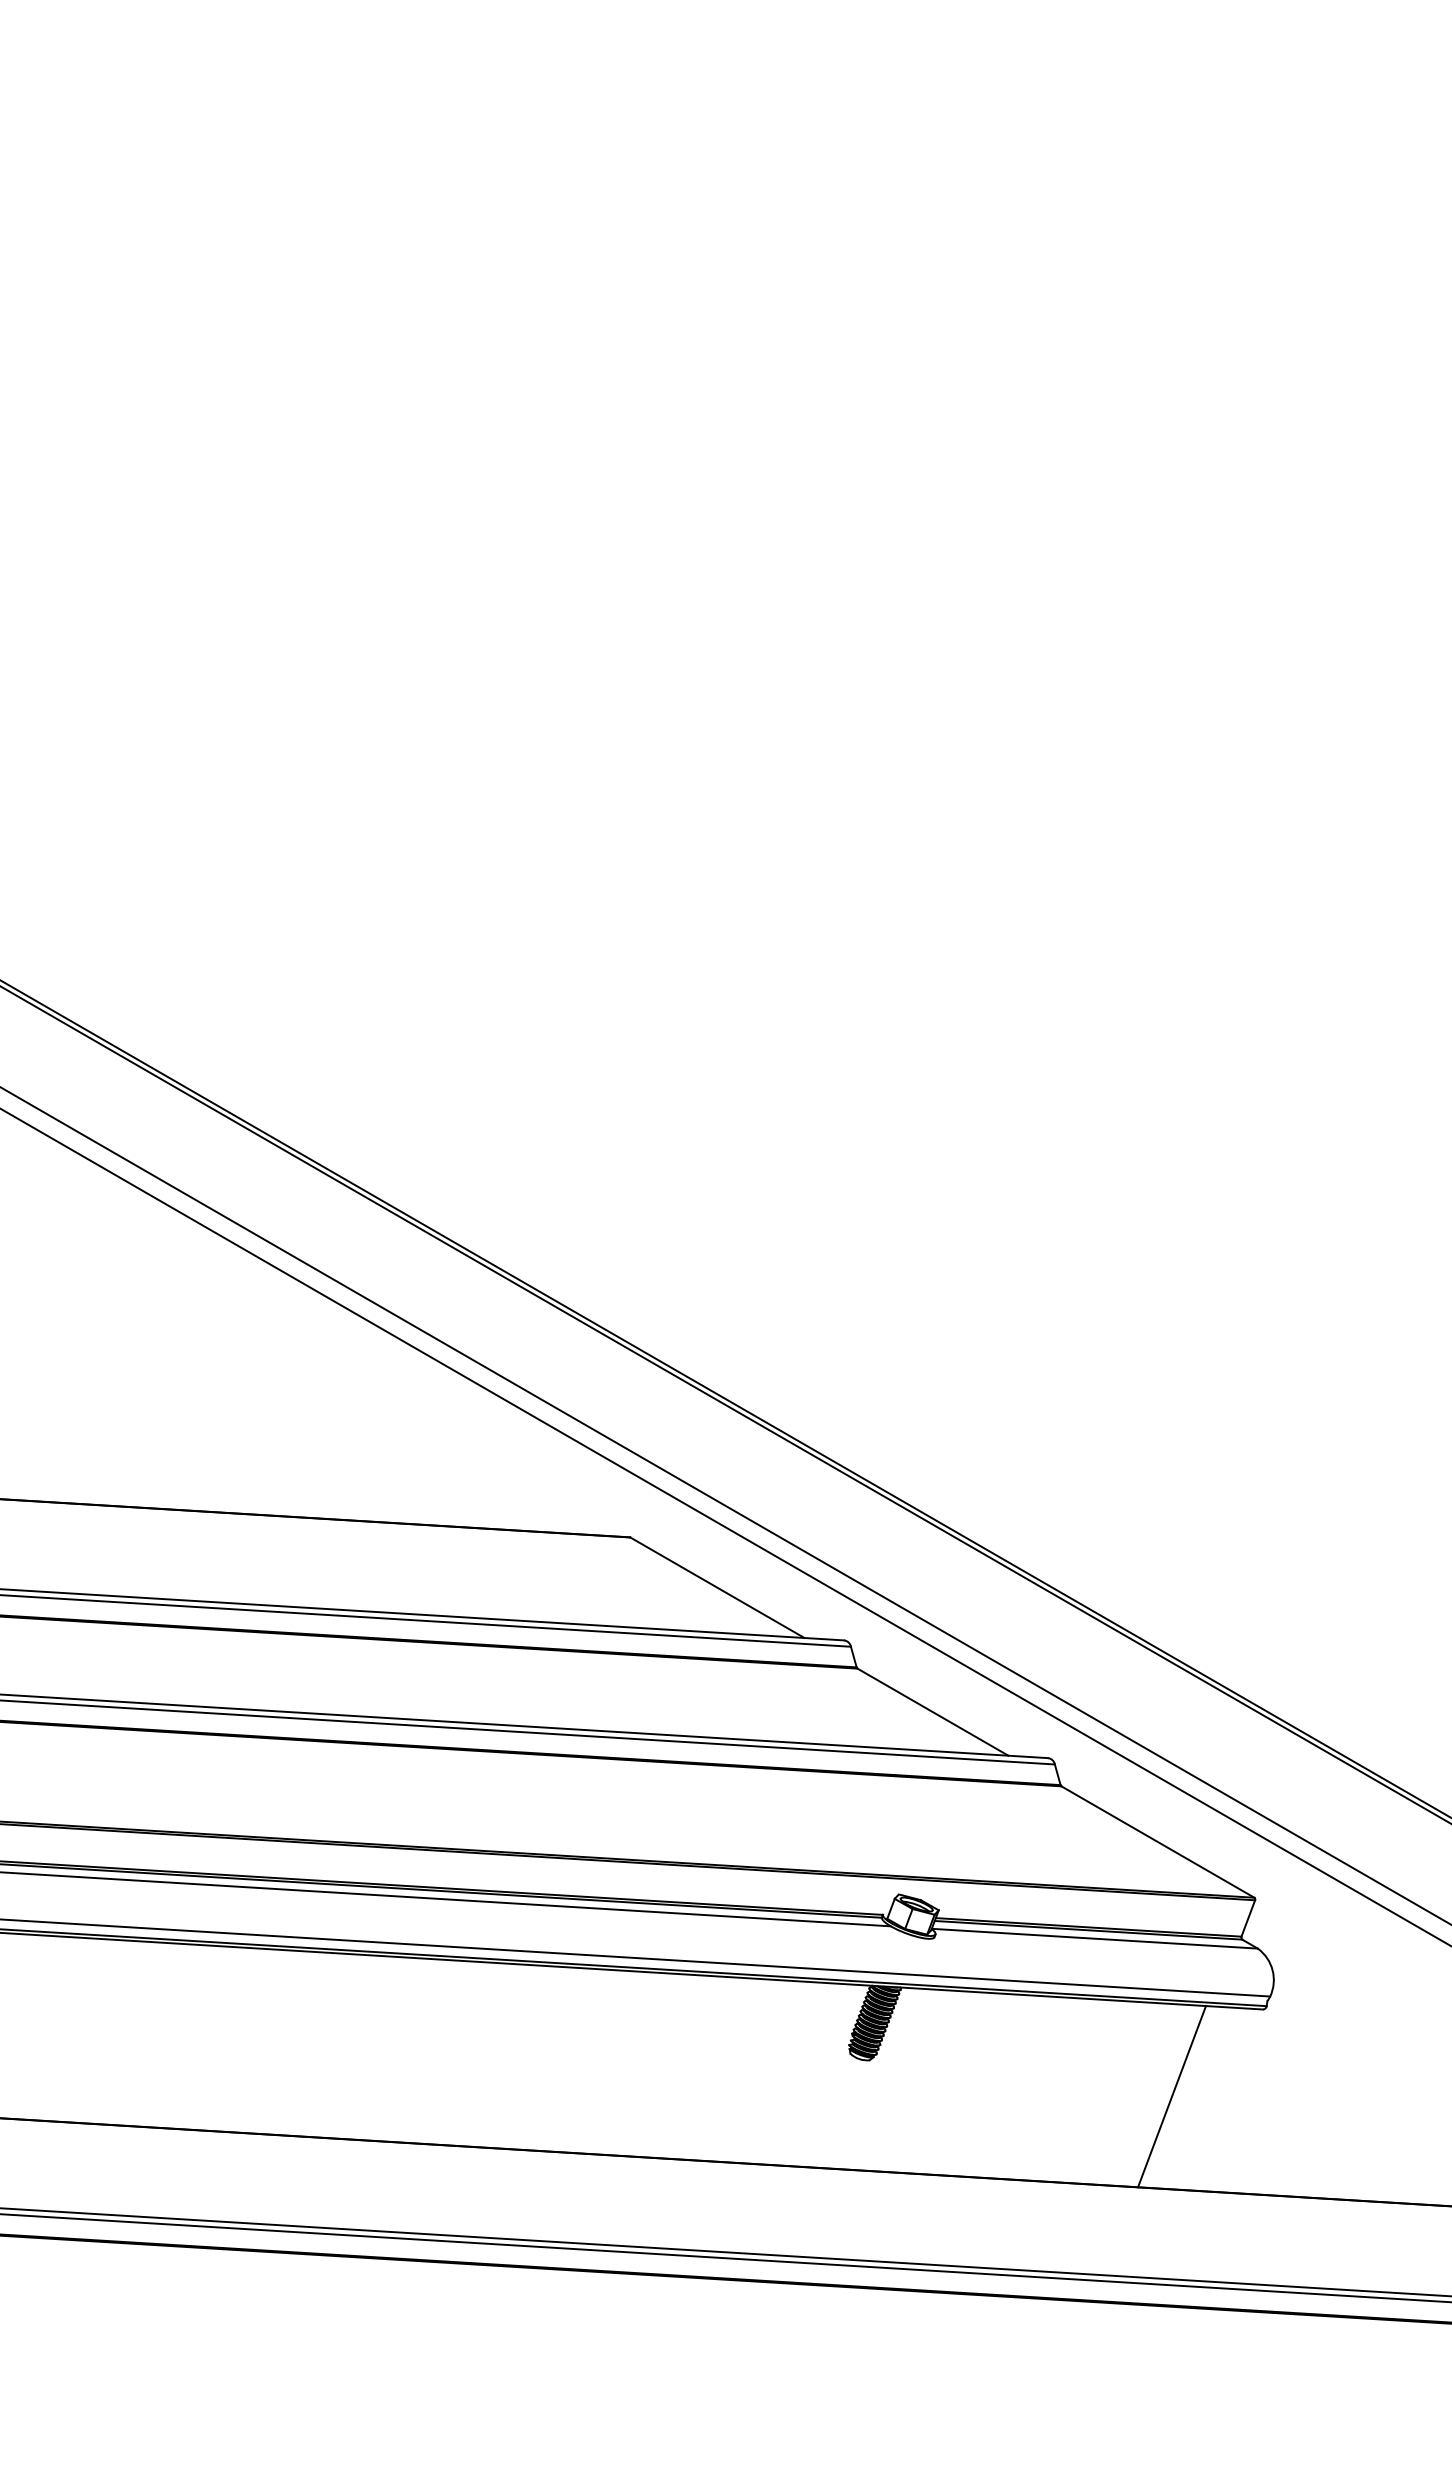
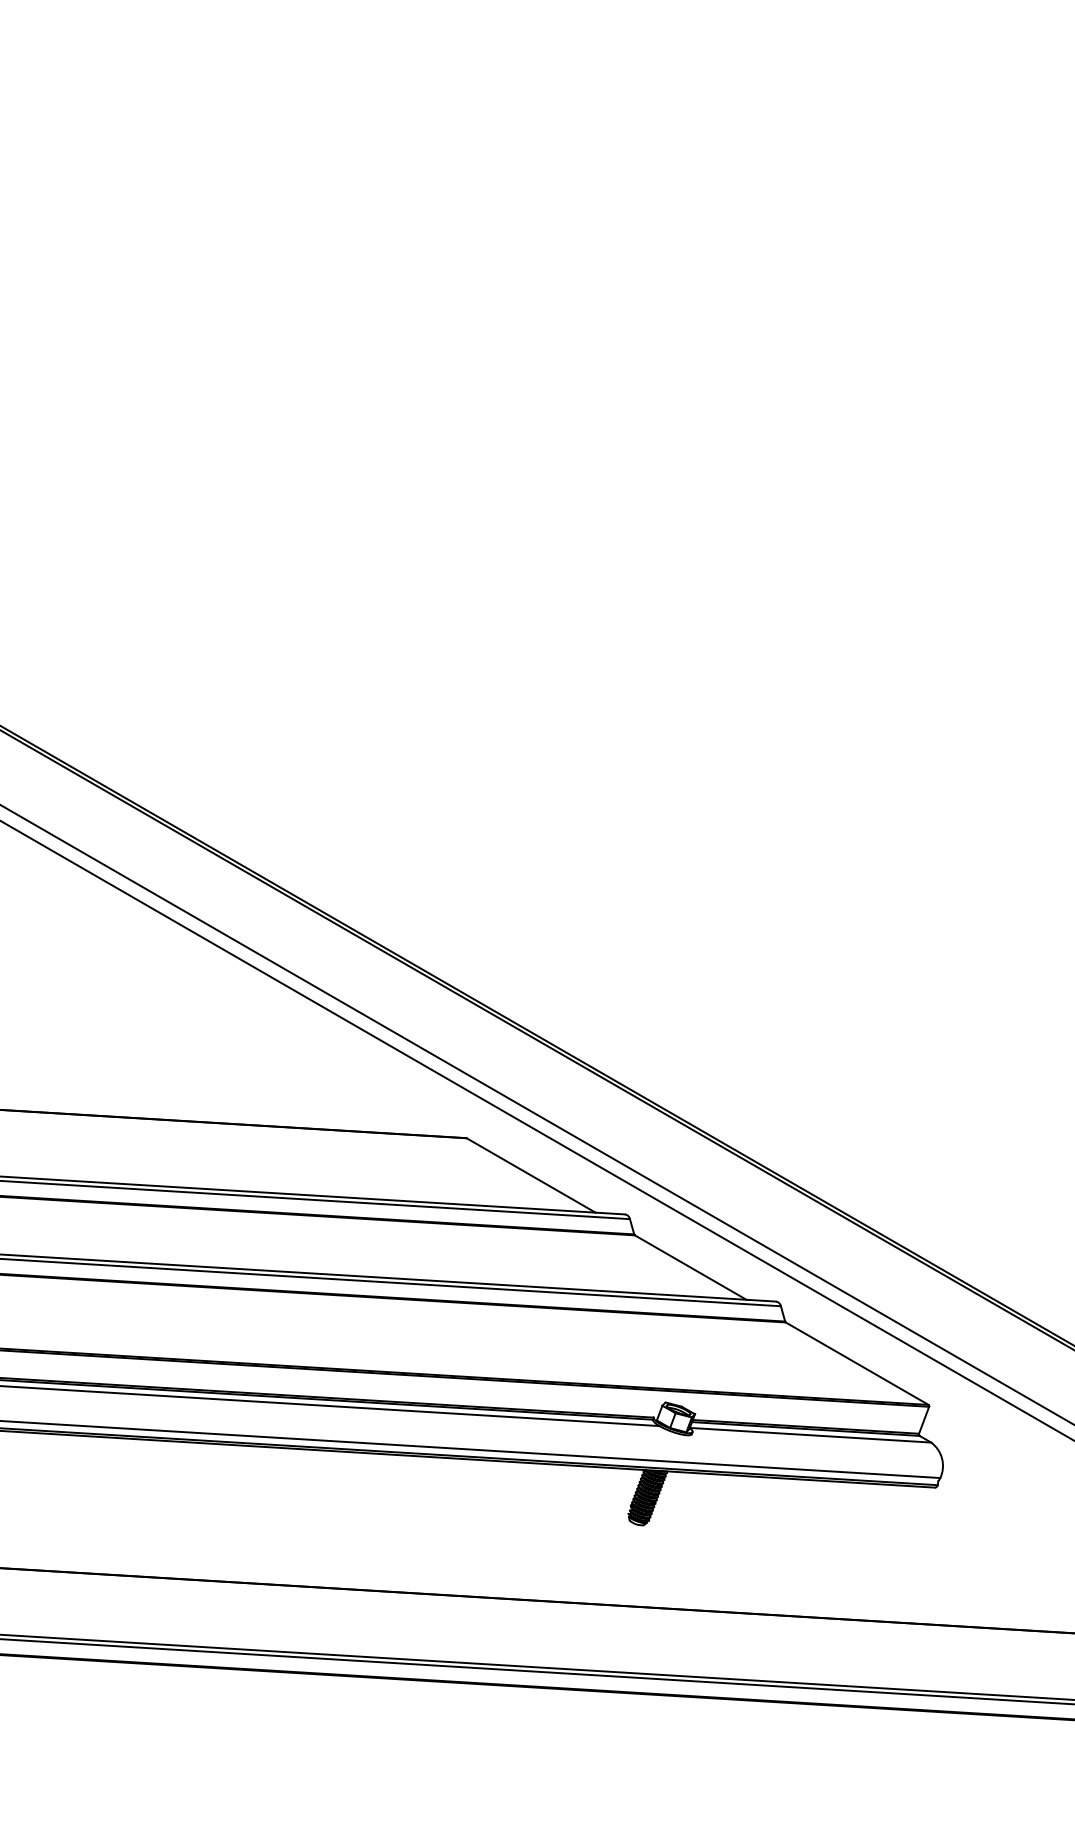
line: (1172, 2096) -> (867, 1552), removed

